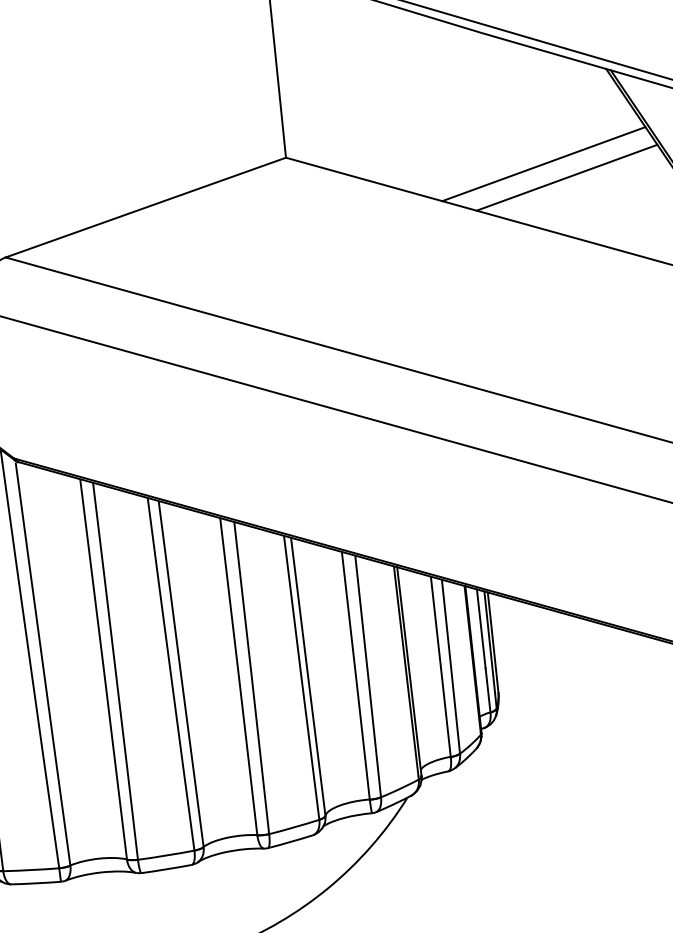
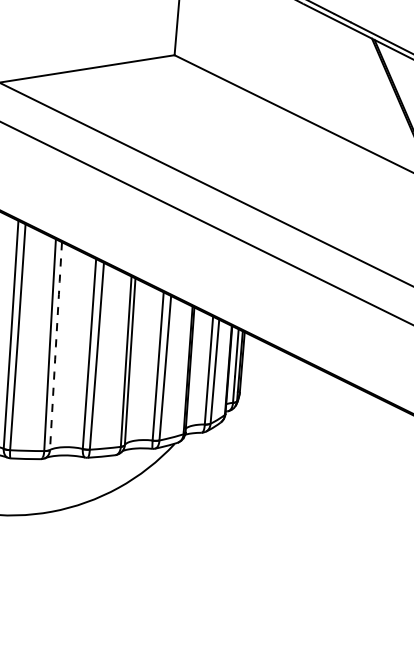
line: (543, 164) -> (324, 87), removed
line: (565, 176) -> (336, 97), removed
arc: (180, 674) -> (55, 346), solid -> dashed

